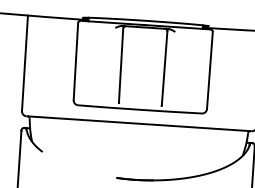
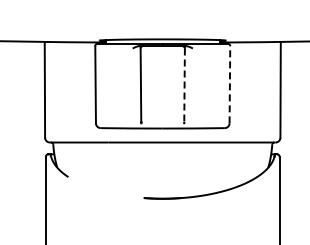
line: (164, 68) -> (184, 85), solid -> dashed
line: (209, 70) -> (229, 84), solid -> dashed

